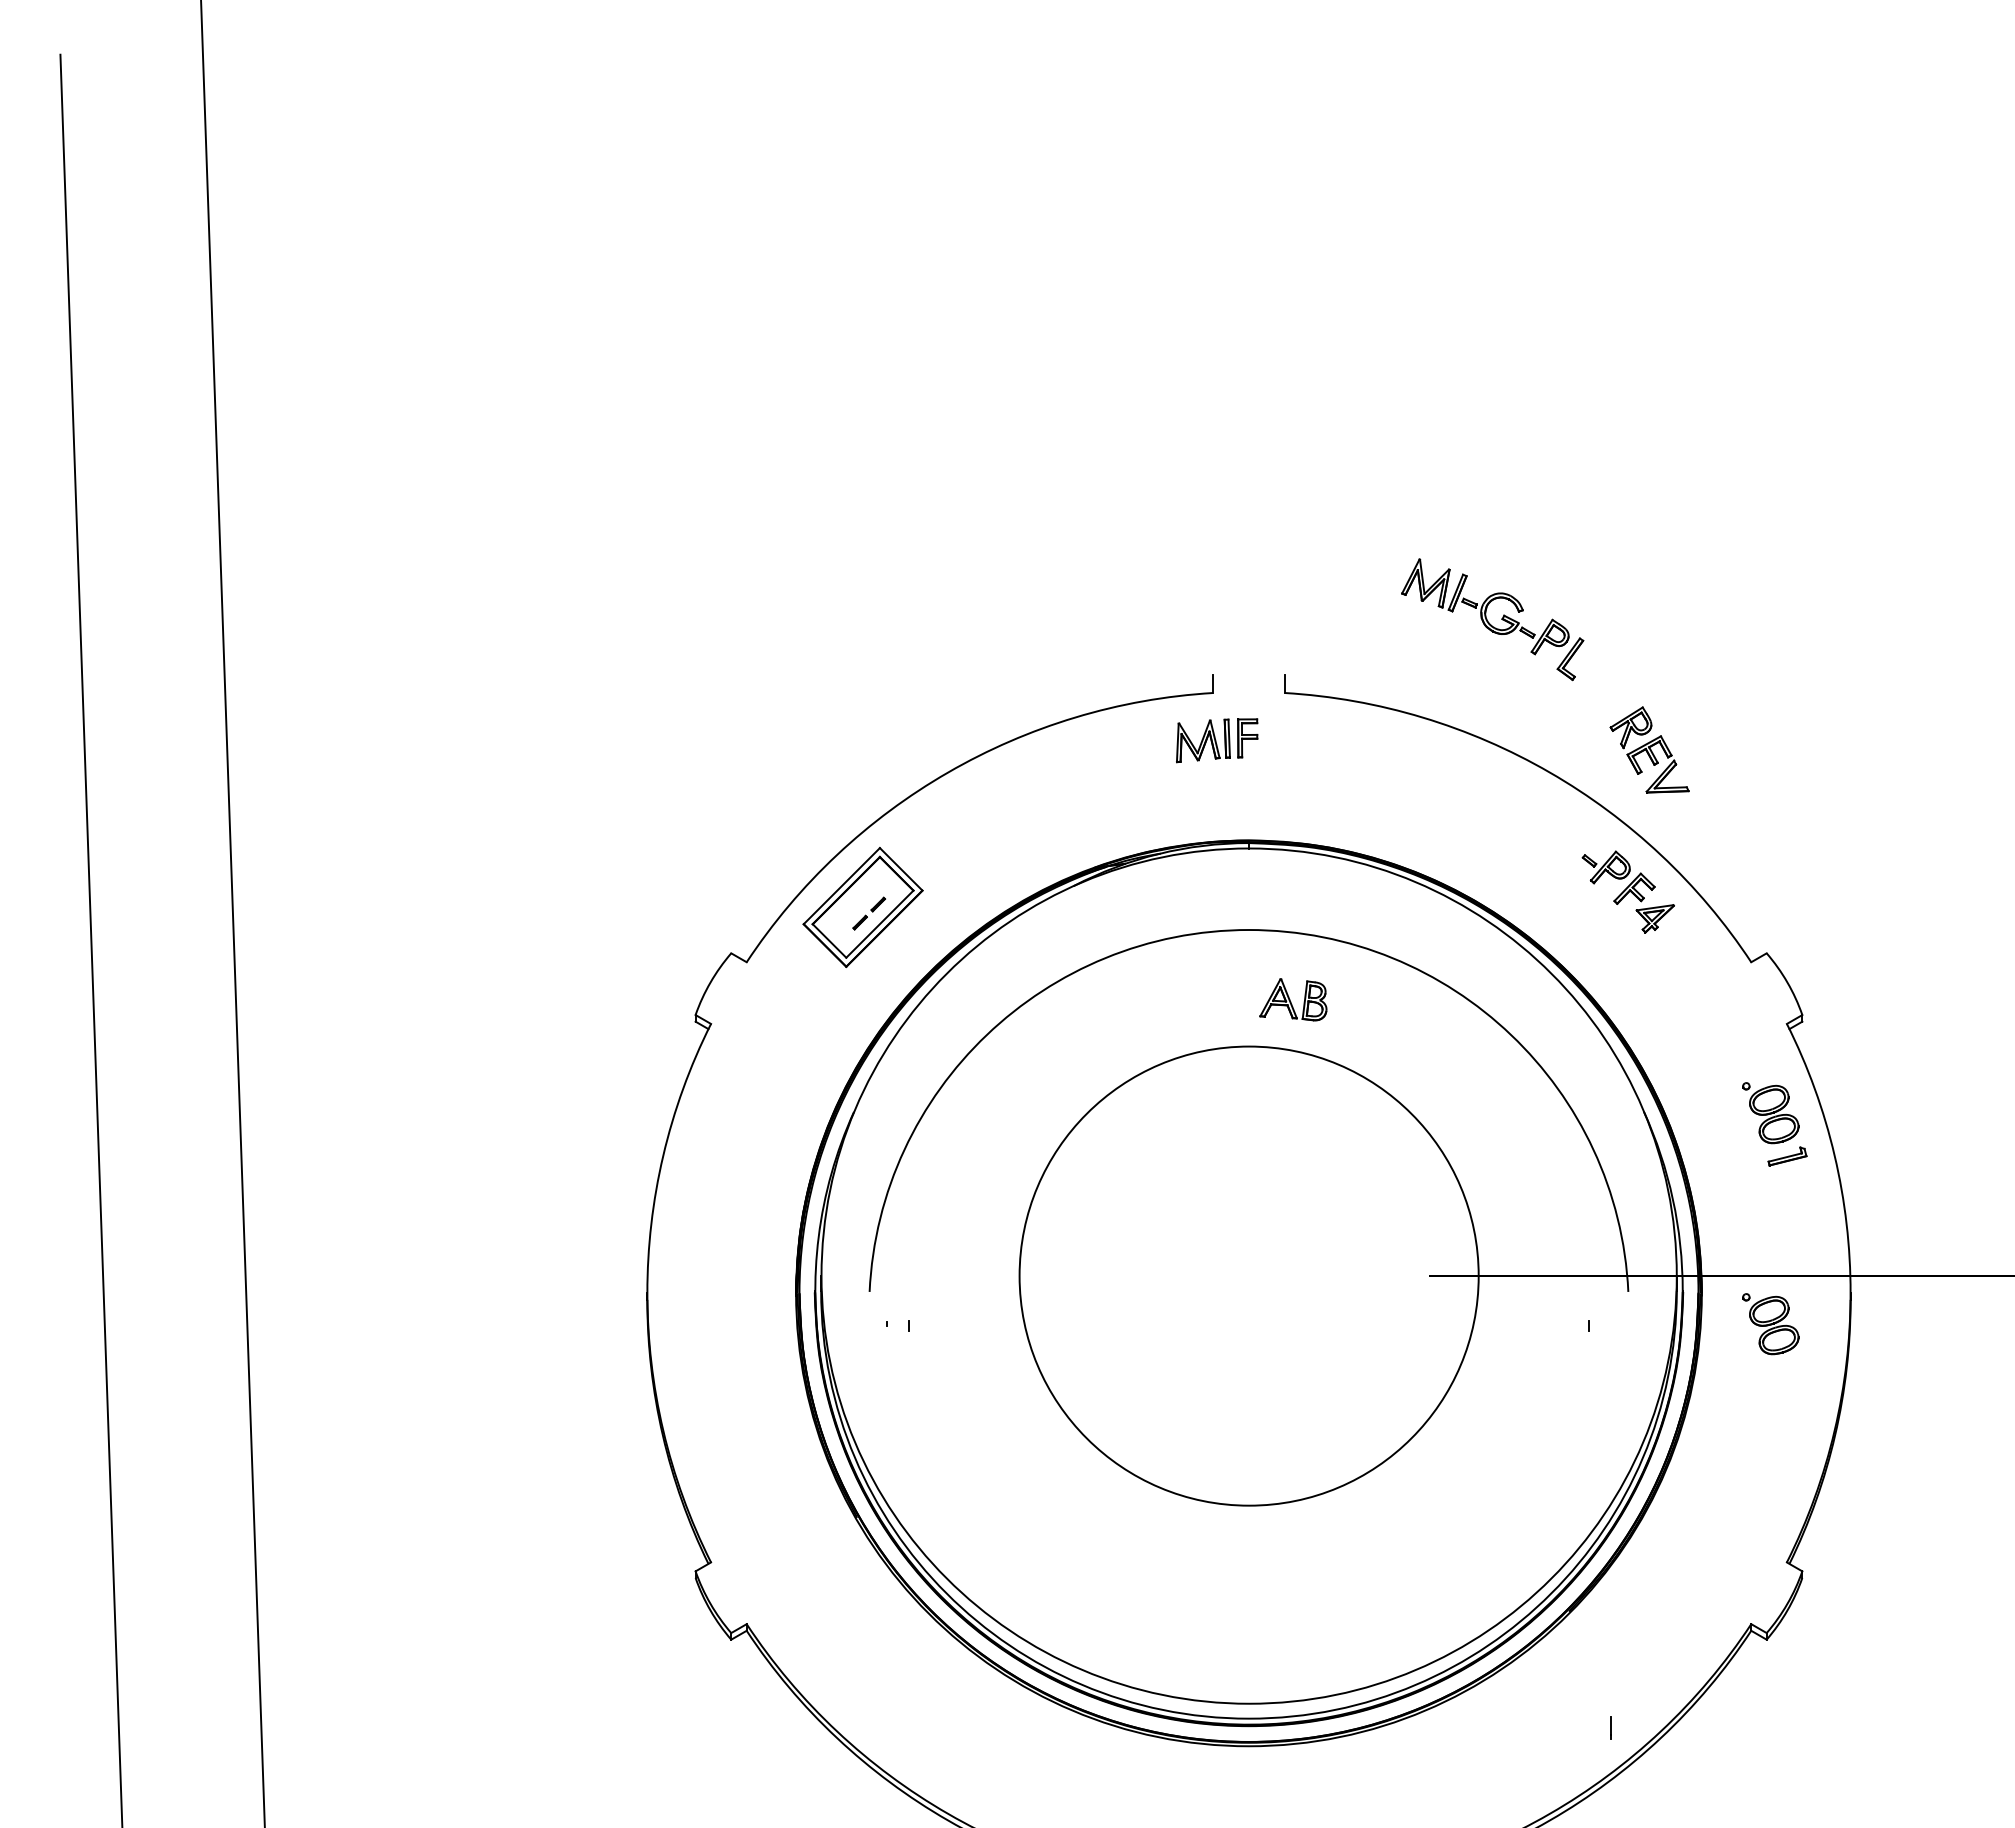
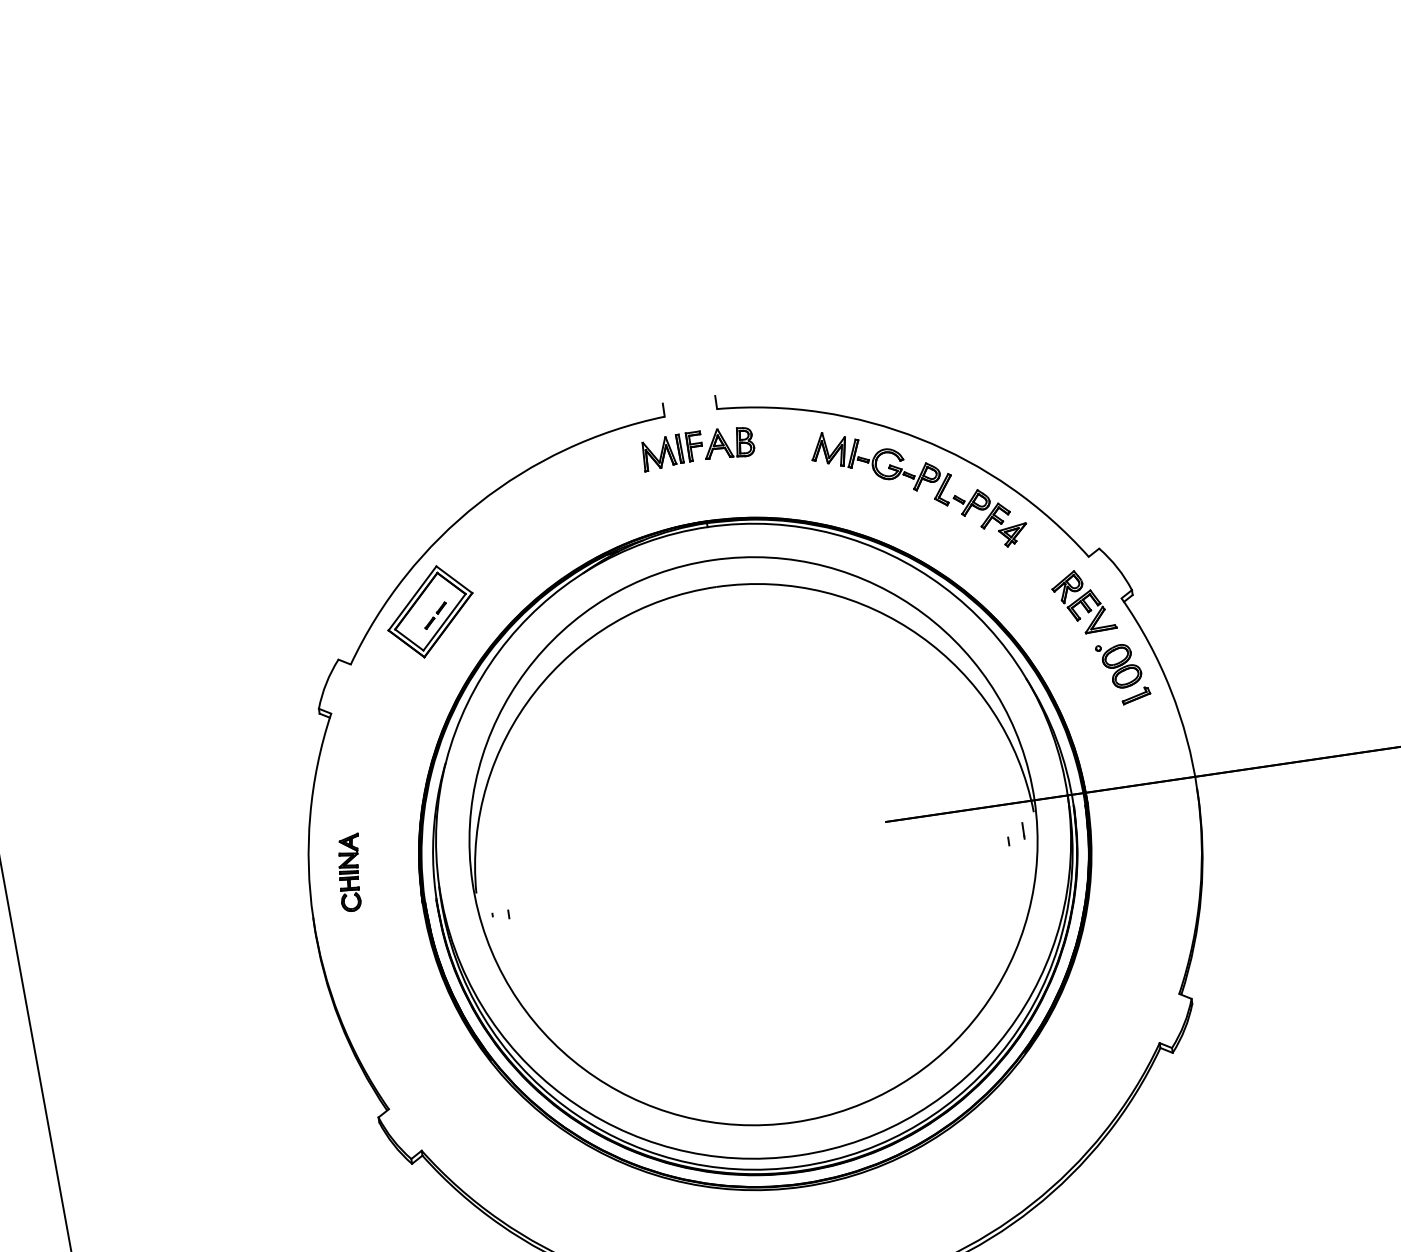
part: (1492, 619) -> (881, 469), moved
part: (1649, 749) -> (1083, 601), moved
part: (1293, 999) -> (728, 443), moved
part: (705, 1239) -> (350, 872), added
circle: (1248, 1275) -> (753, 840), size x1.67
part: (1770, 1324) -> (1141, 820), removed
line: (1610, 1727) -> (1023, 830), moved

